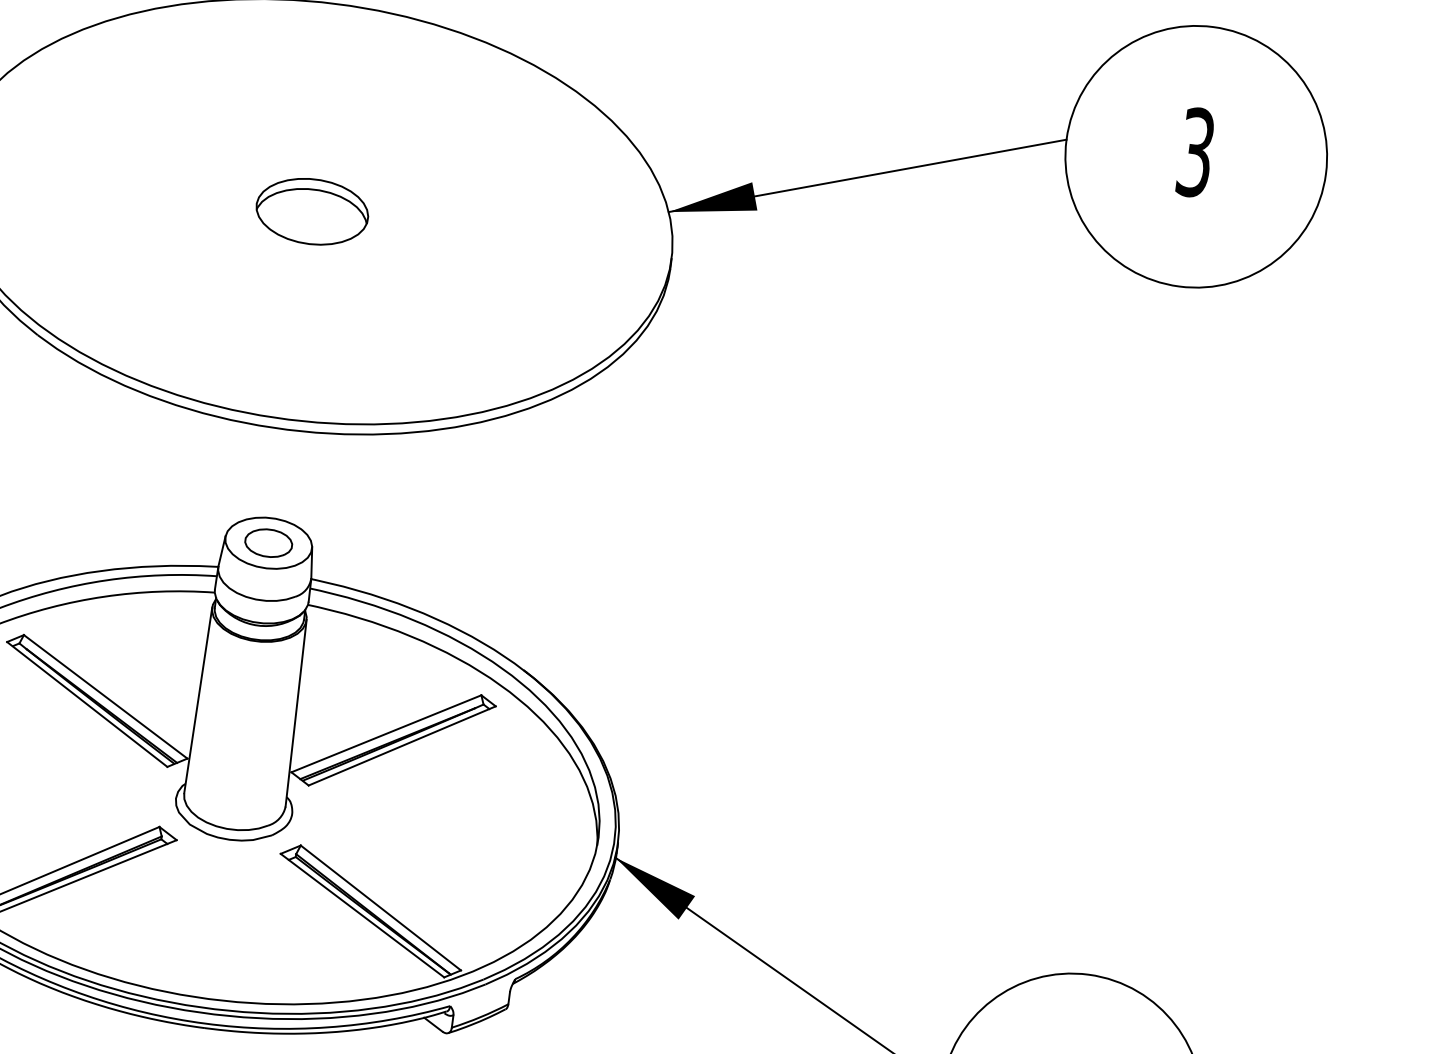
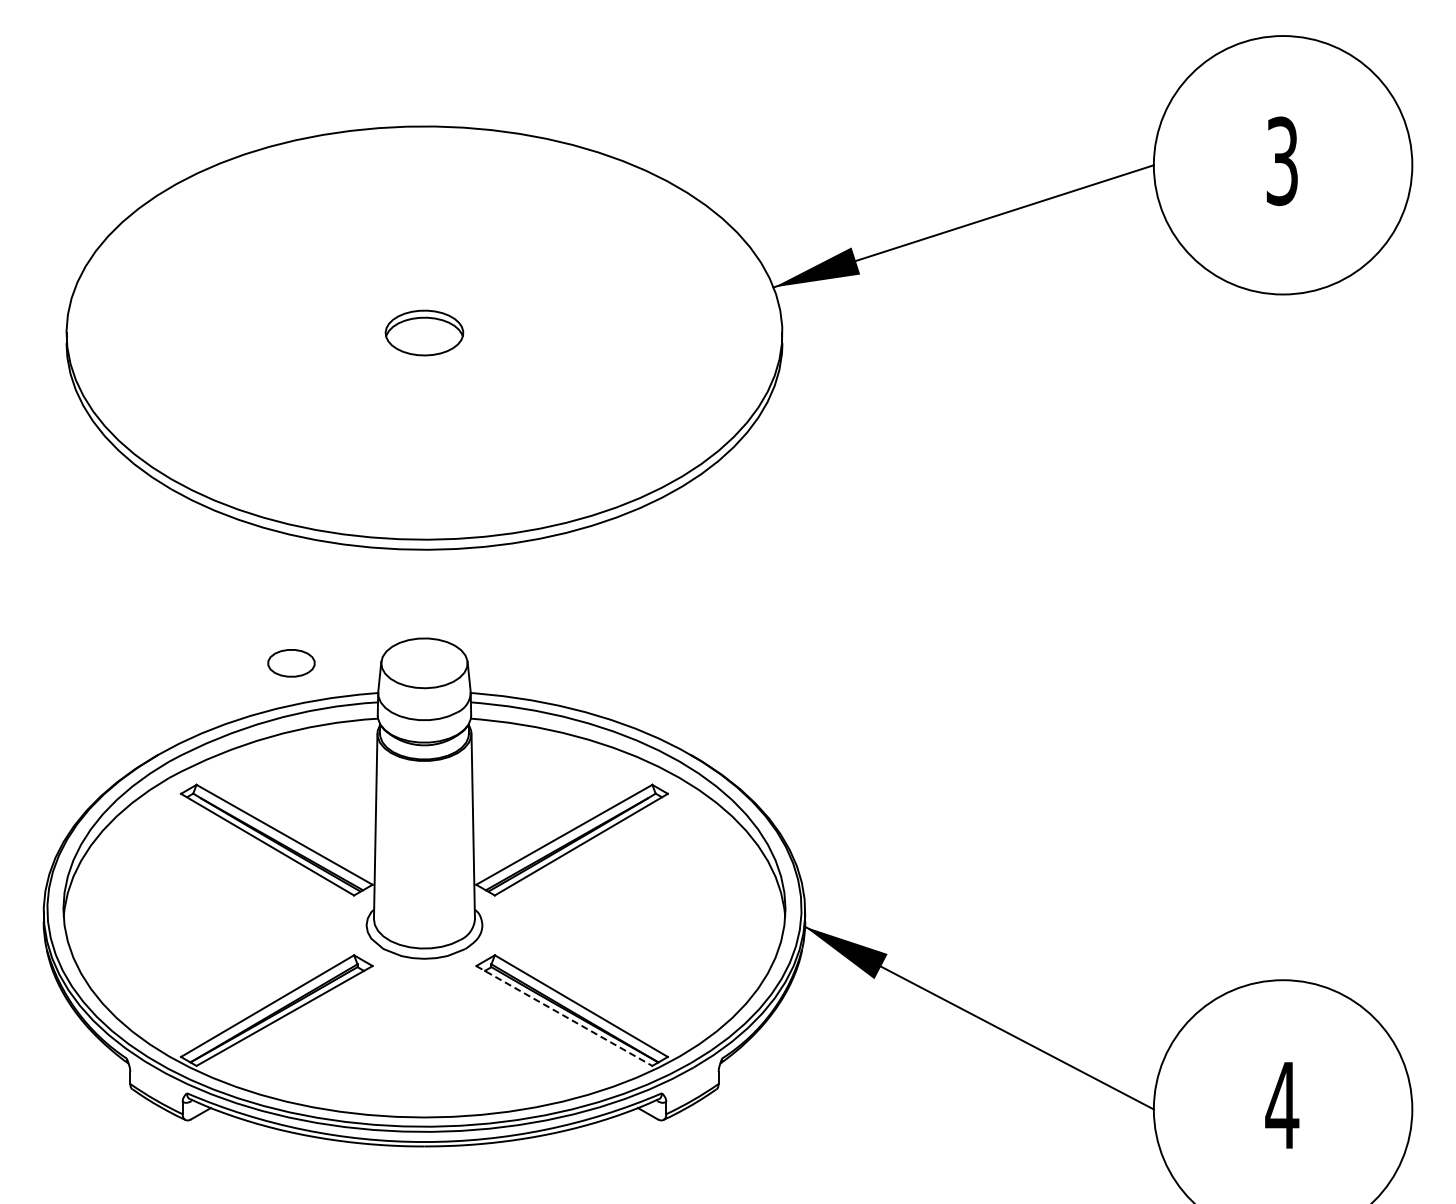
part: (312, 211) -> (424, 332), size x0.7
part: (268, 543) -> (291, 663), moved
line: (362, 916) -> (564, 1016), solid -> dashed

